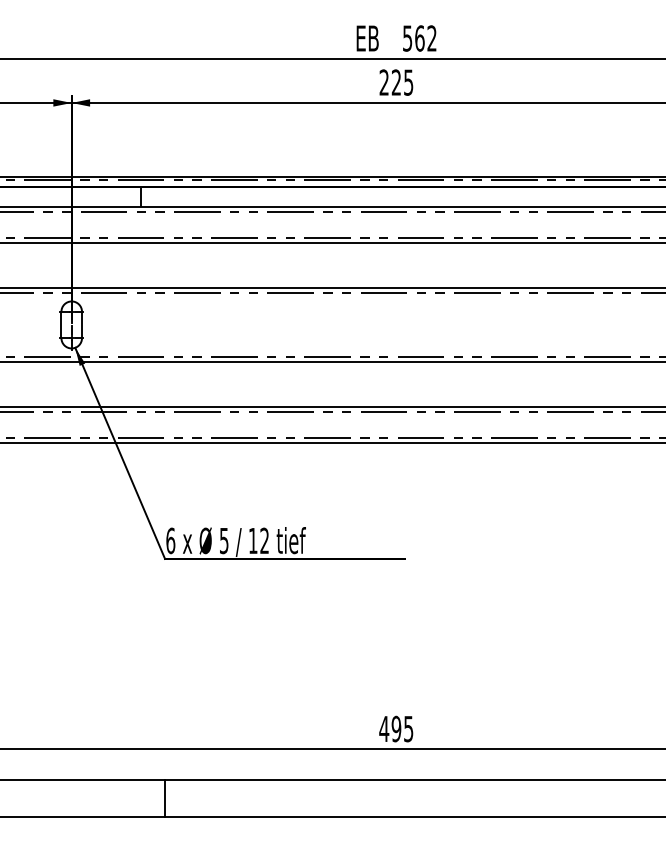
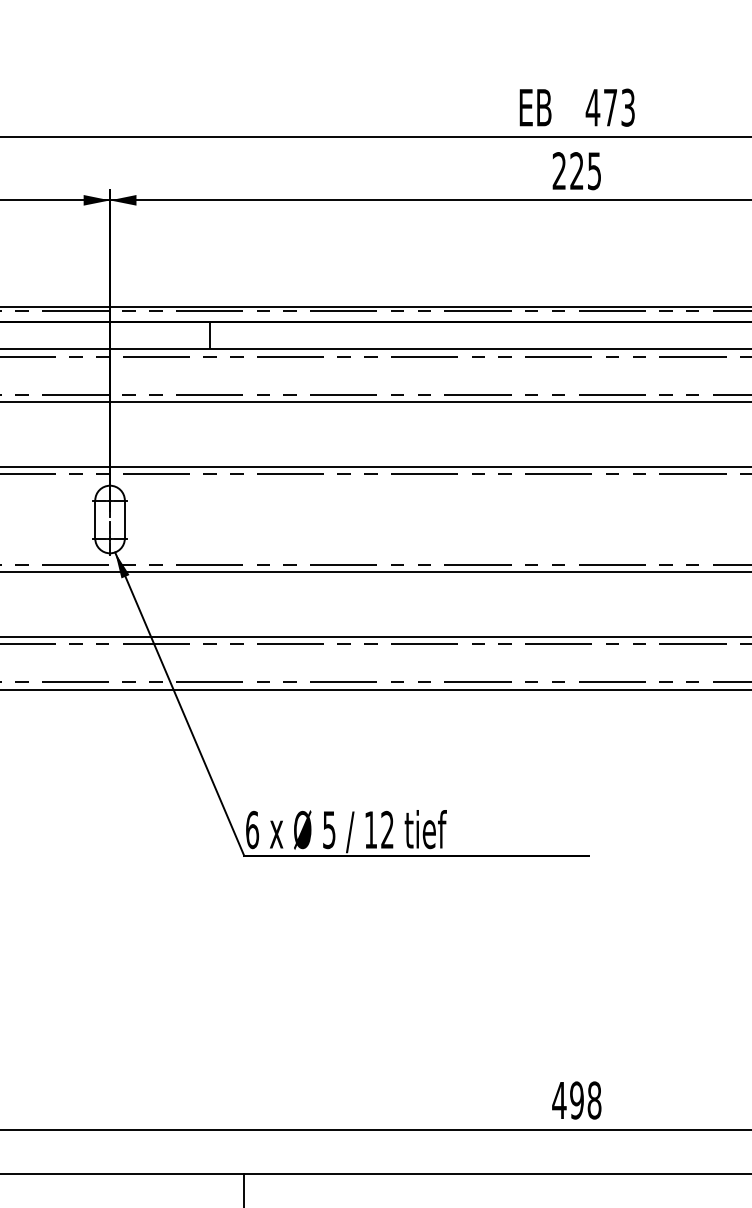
text: (419, 38) -> (610, 107), 562 -> 473
text: (408, 728) -> (594, 1099), 495 -> 498

